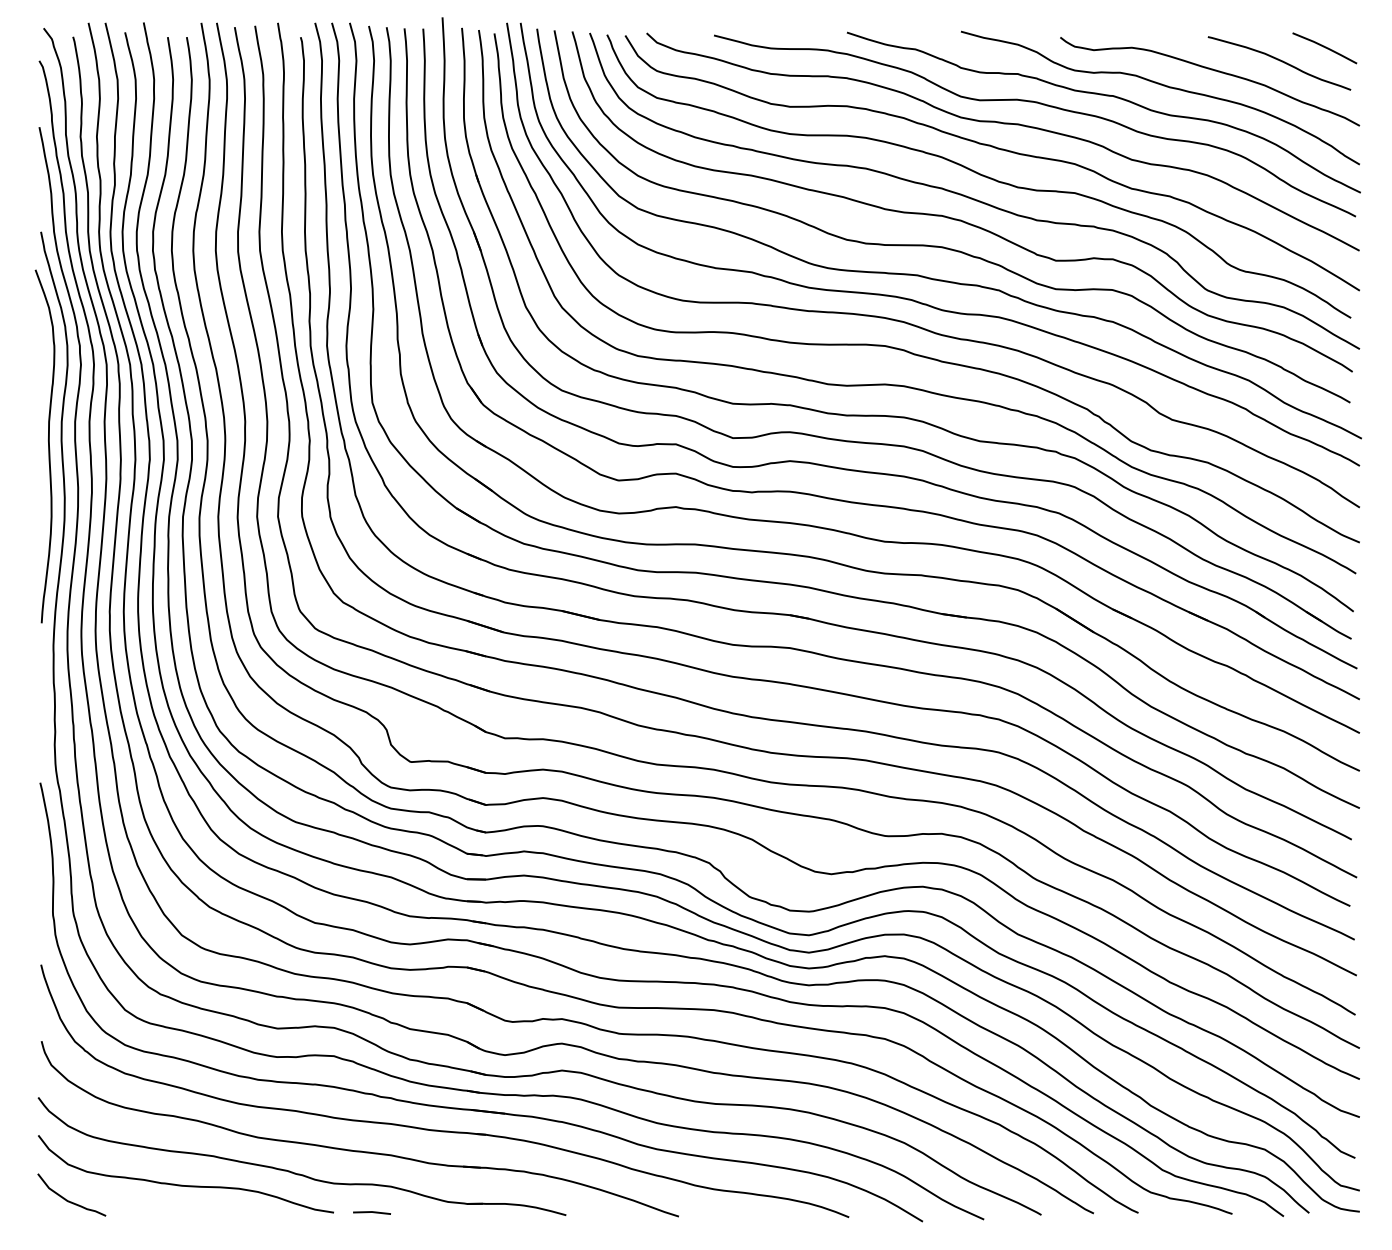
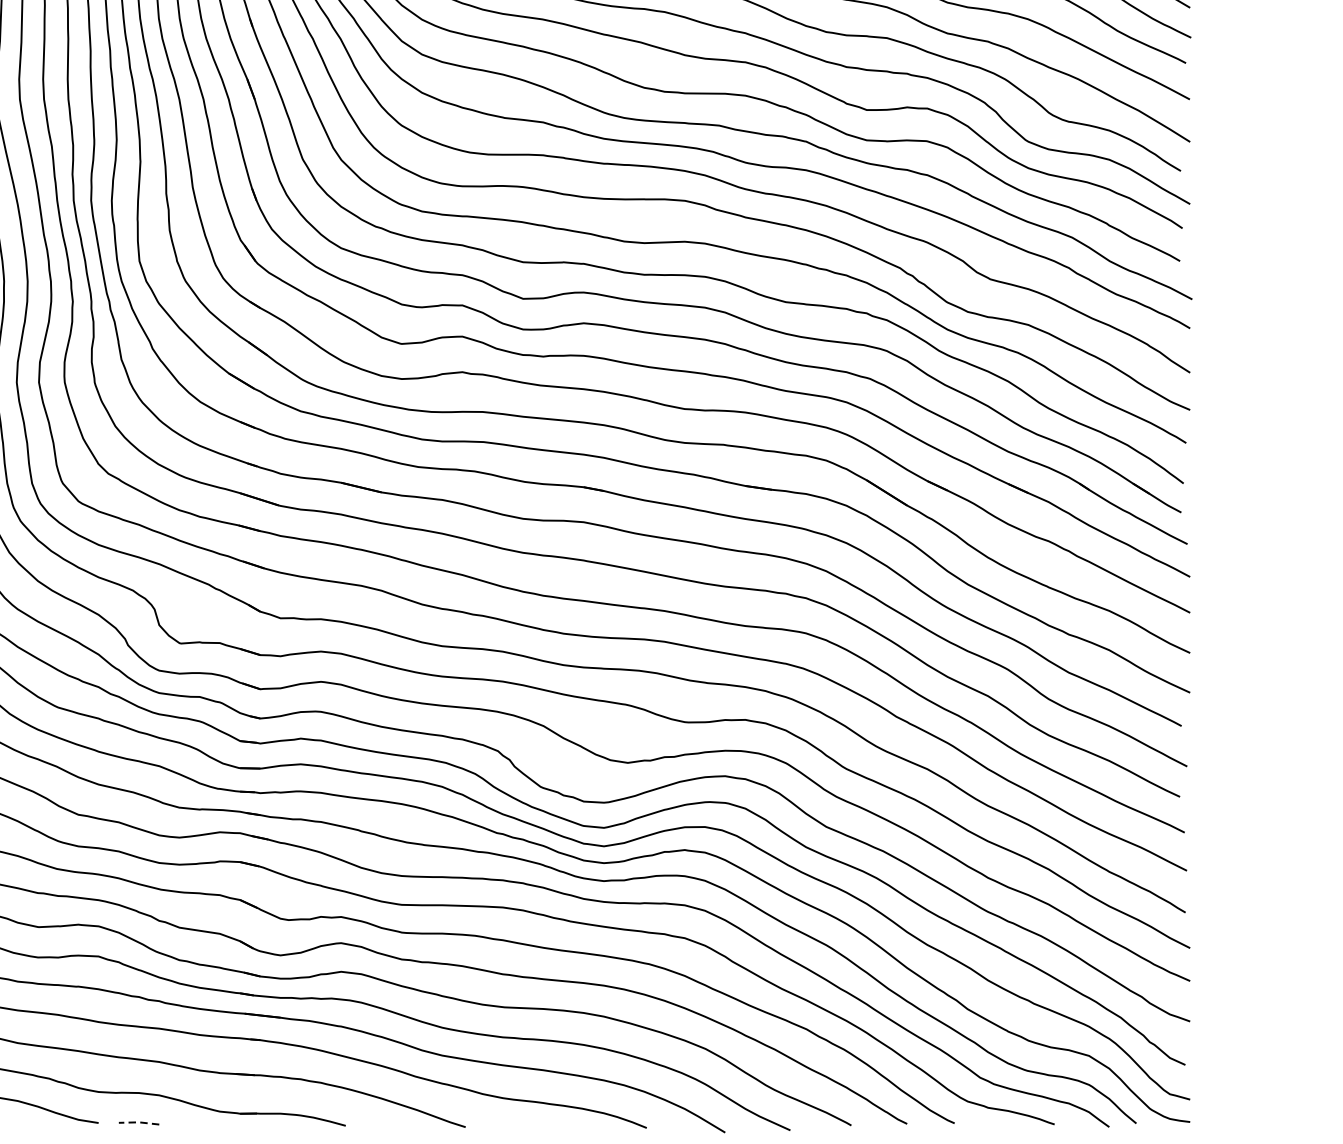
line: (372, 1212) -> (139, 1122), solid -> dashed

